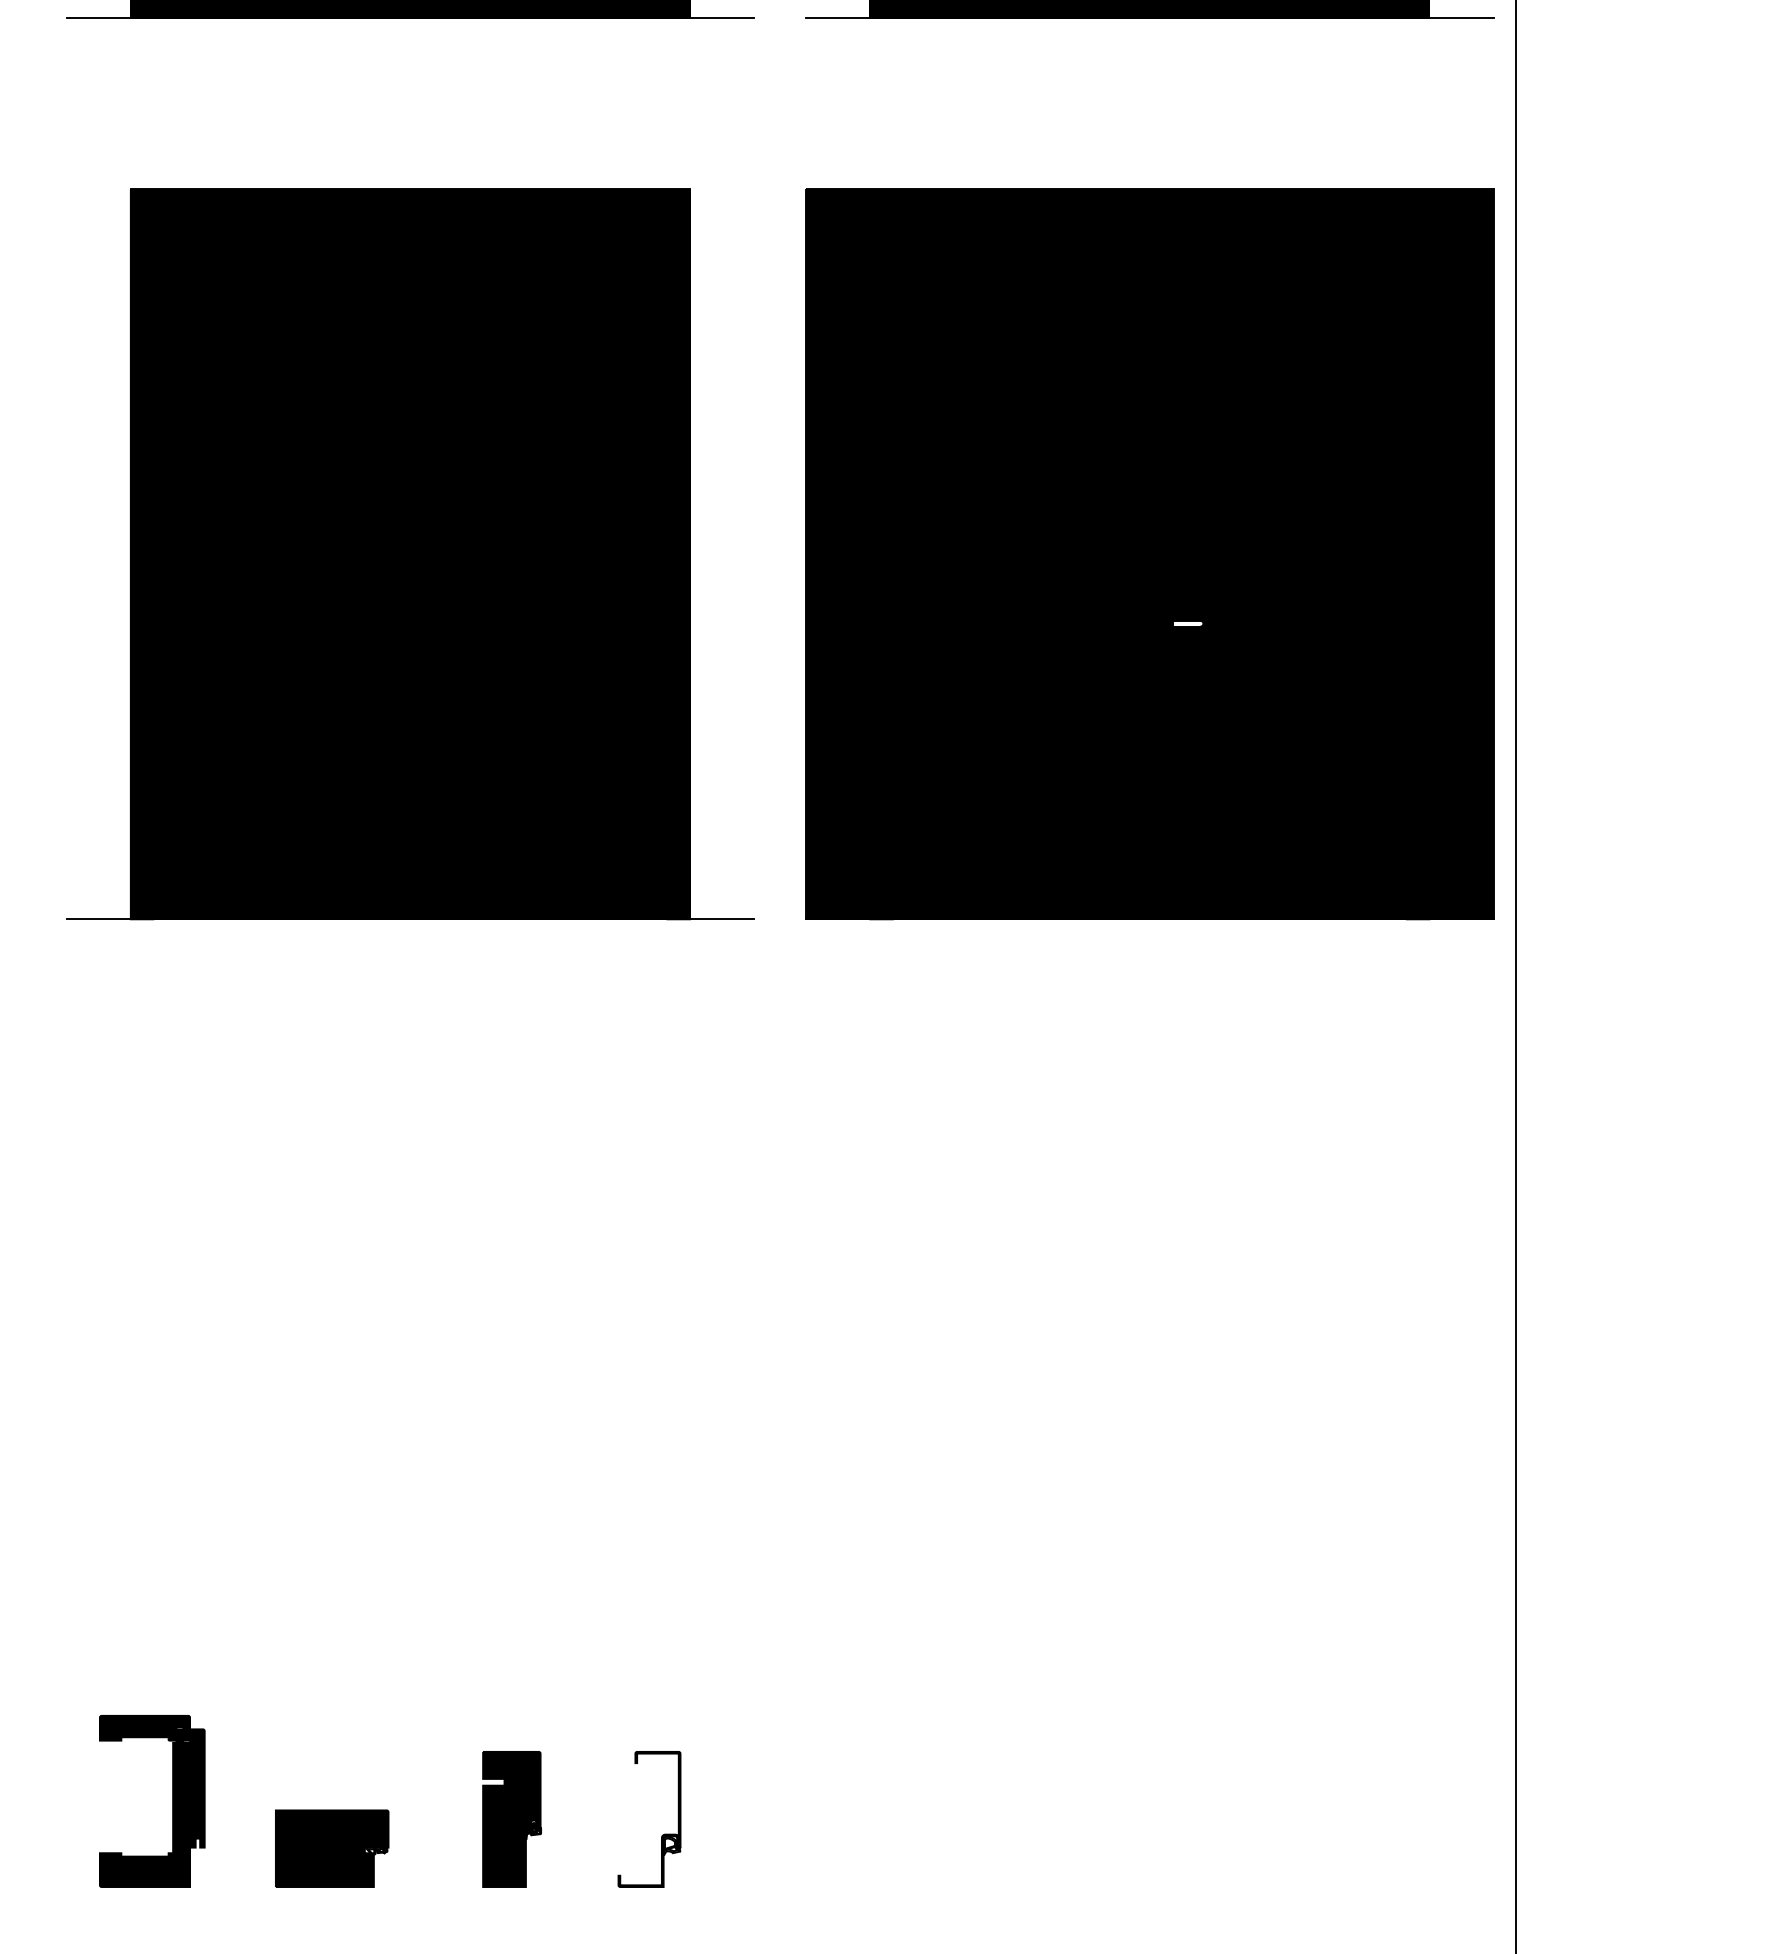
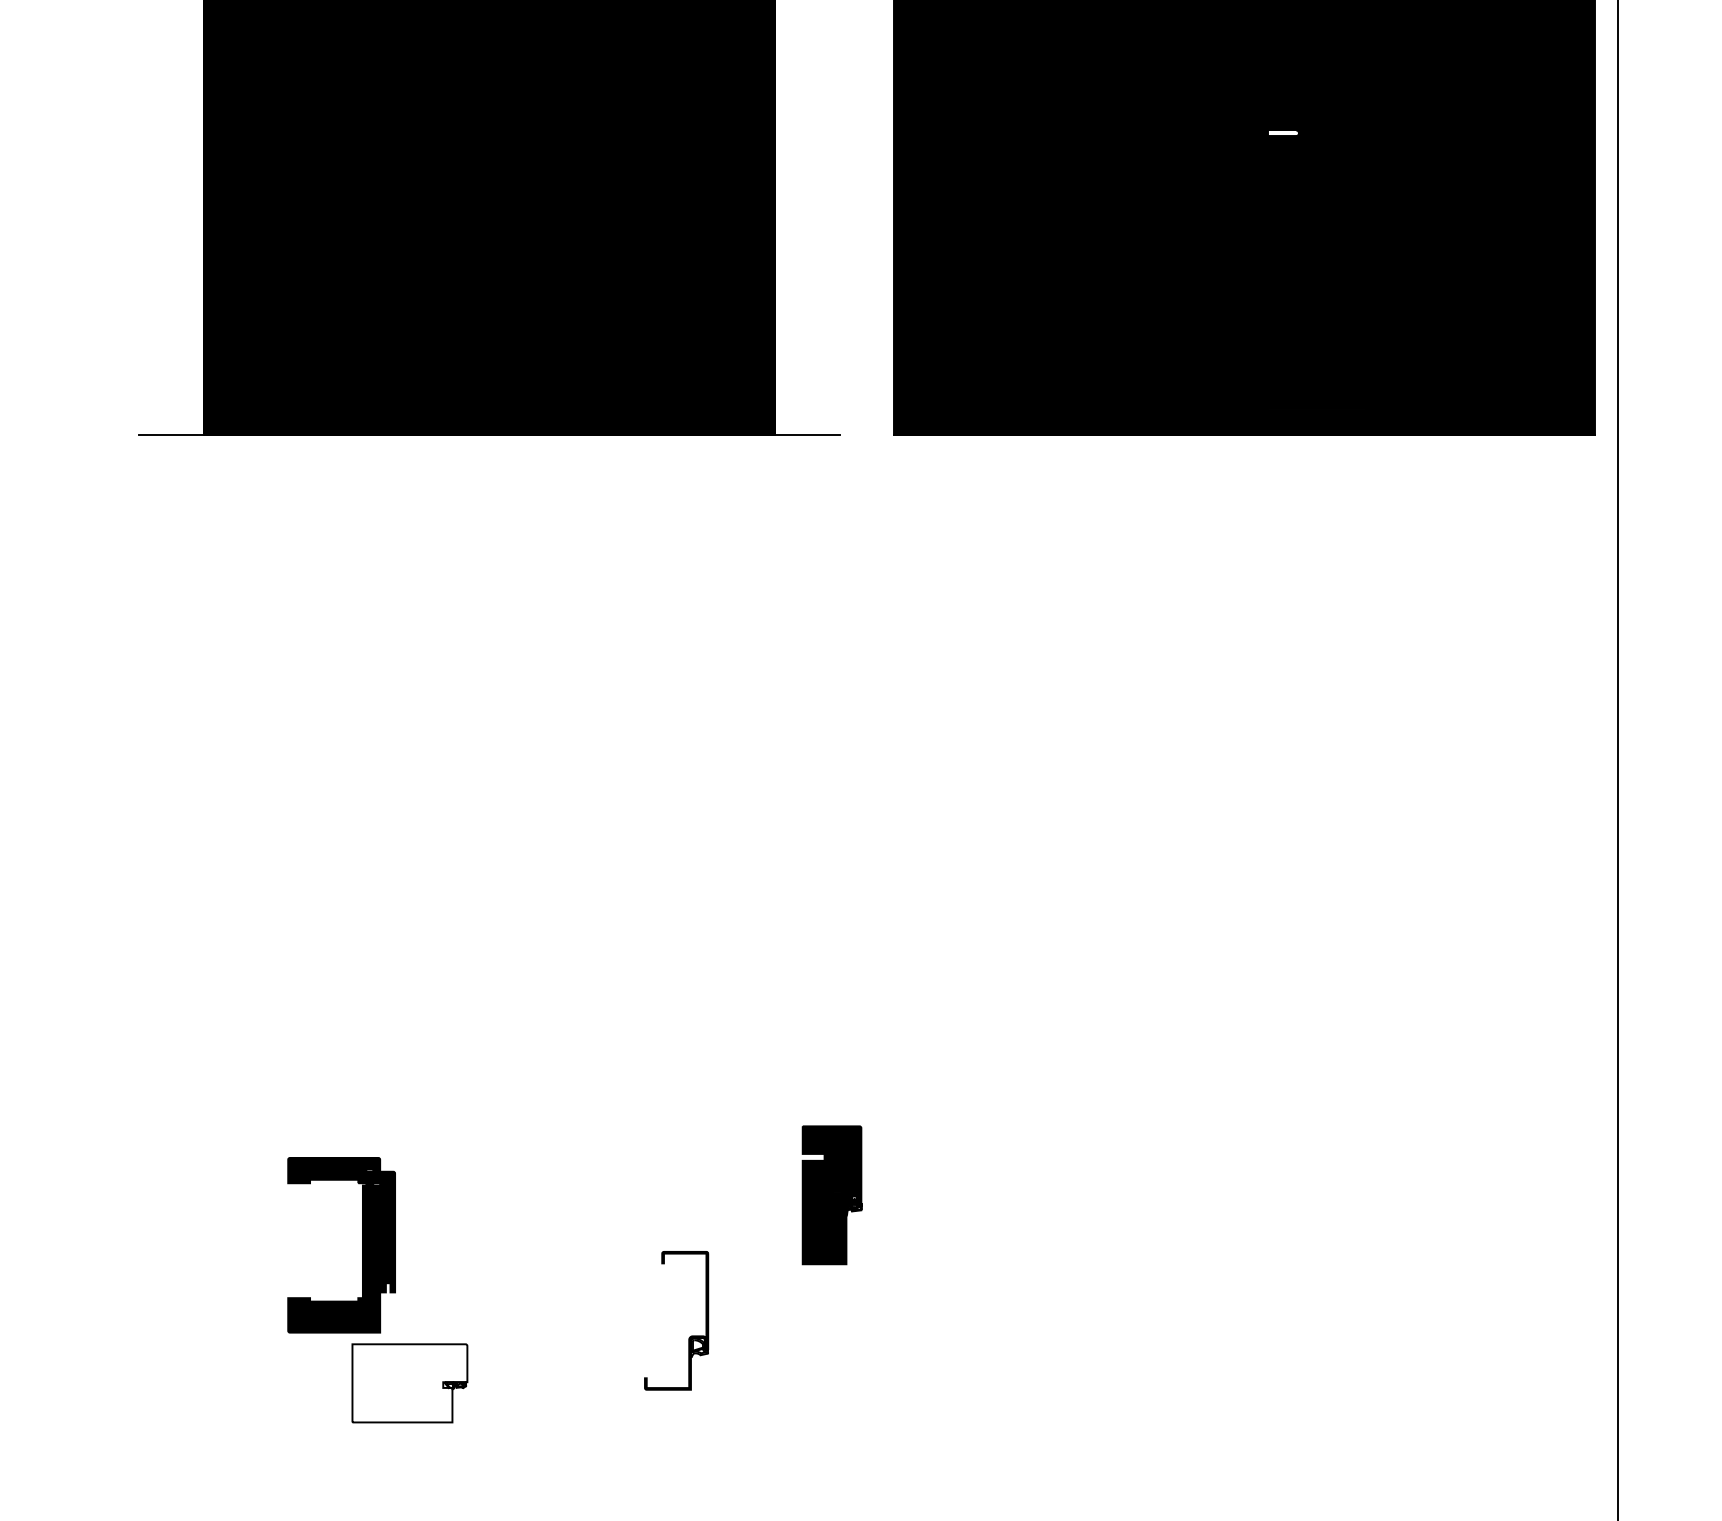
part: (172, 1801) -> (362, 1245), moved
part: (511, 1819) -> (831, 1195), moved
part: (662, 1834) -> (689, 1336), moved
fill: (331, 1848) -> (409, 1383), removed

